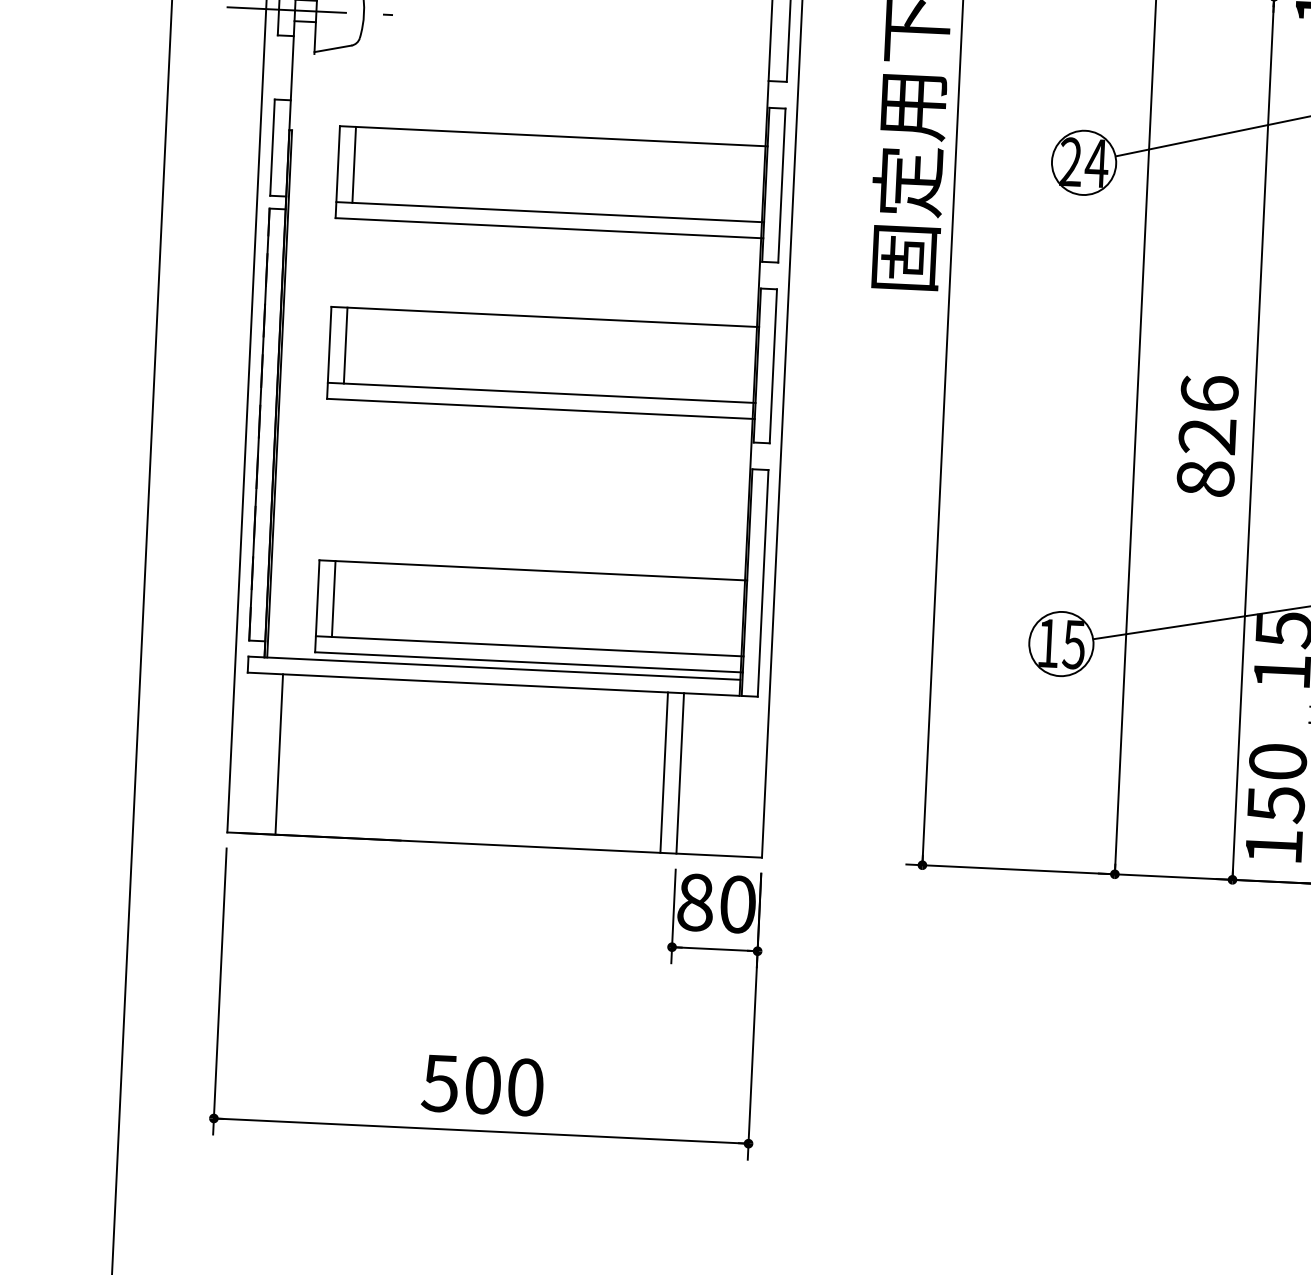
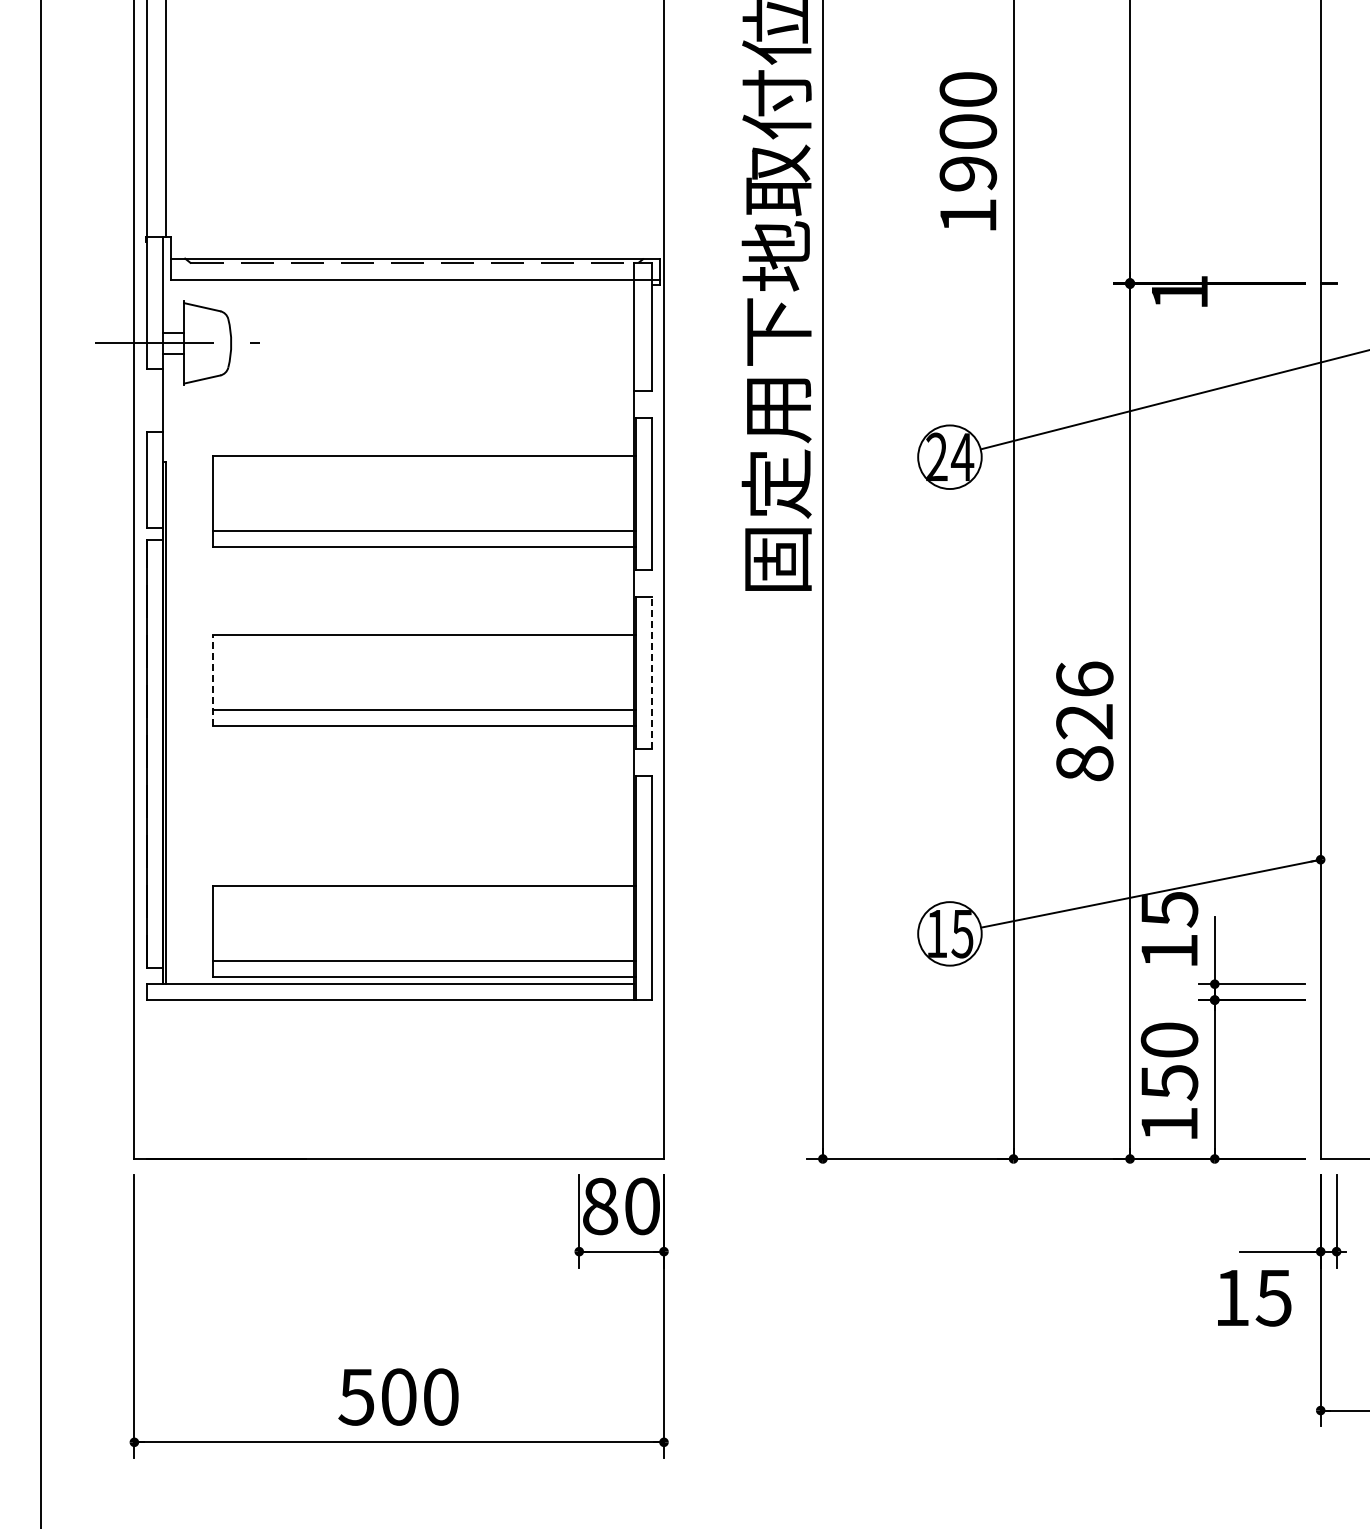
line: (354, 164) -> (228, 492), removed
line: (345, 344) -> (228, 671), removed
line: (329, 353) -> (212, 680), solid -> dashed
line: (773, 366) -> (652, 672), solid -> dashed
line: (333, 598) -> (228, 922), removed
line: (279, 754) -> (182, 1079), removed
line: (664, 772) -> (563, 1079), removed
line: (680, 773) -> (579, 1079), removed

